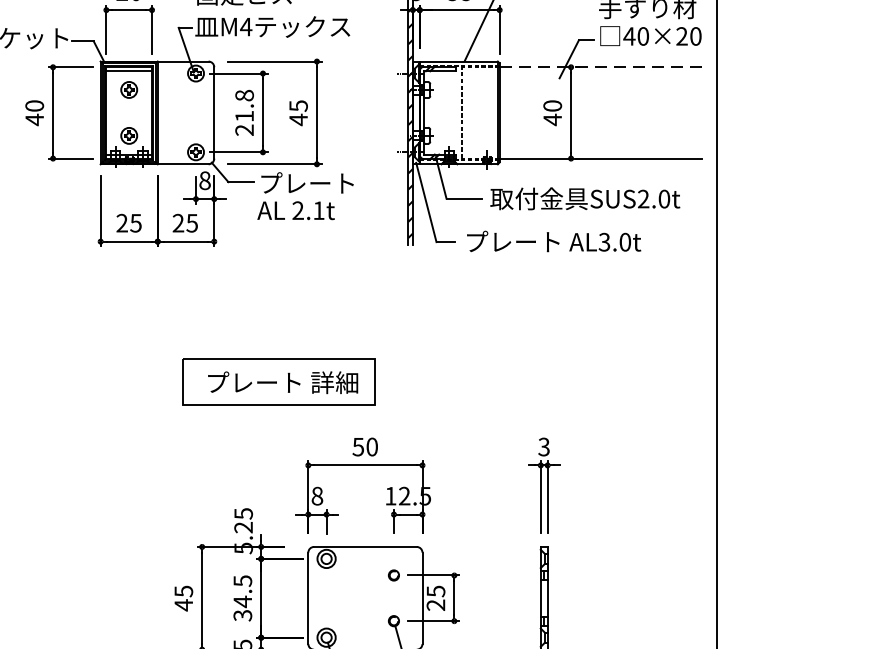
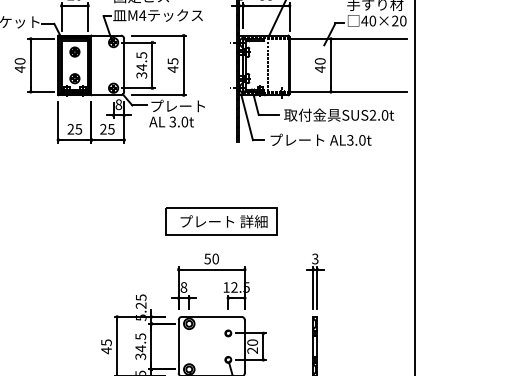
line: (601, 66) -> (348, 38), dashed -> solid
text: (244, 113) -> (141, 65), 21.8 -> 34.5
text: (307, 209) -> (178, 121), 2.1t -> 3.0t
part: (278, 382) -> (221, 221), moved
text: (435, 591) -> (252, 342), 25 -> 20

